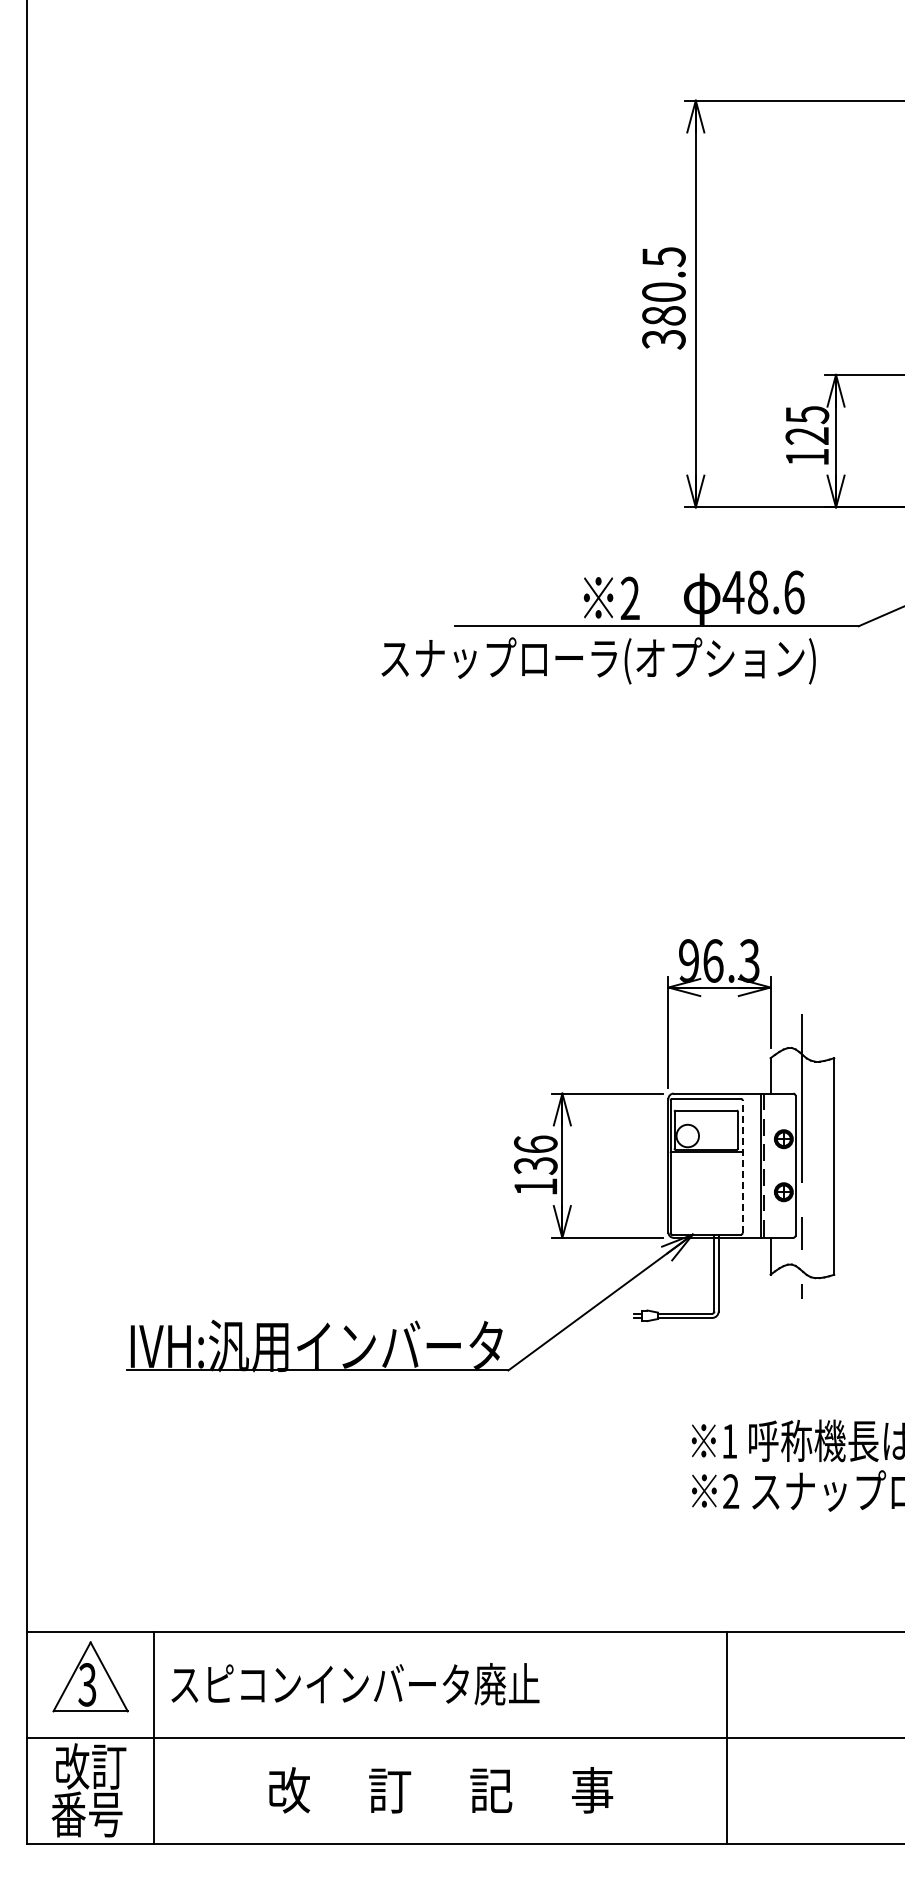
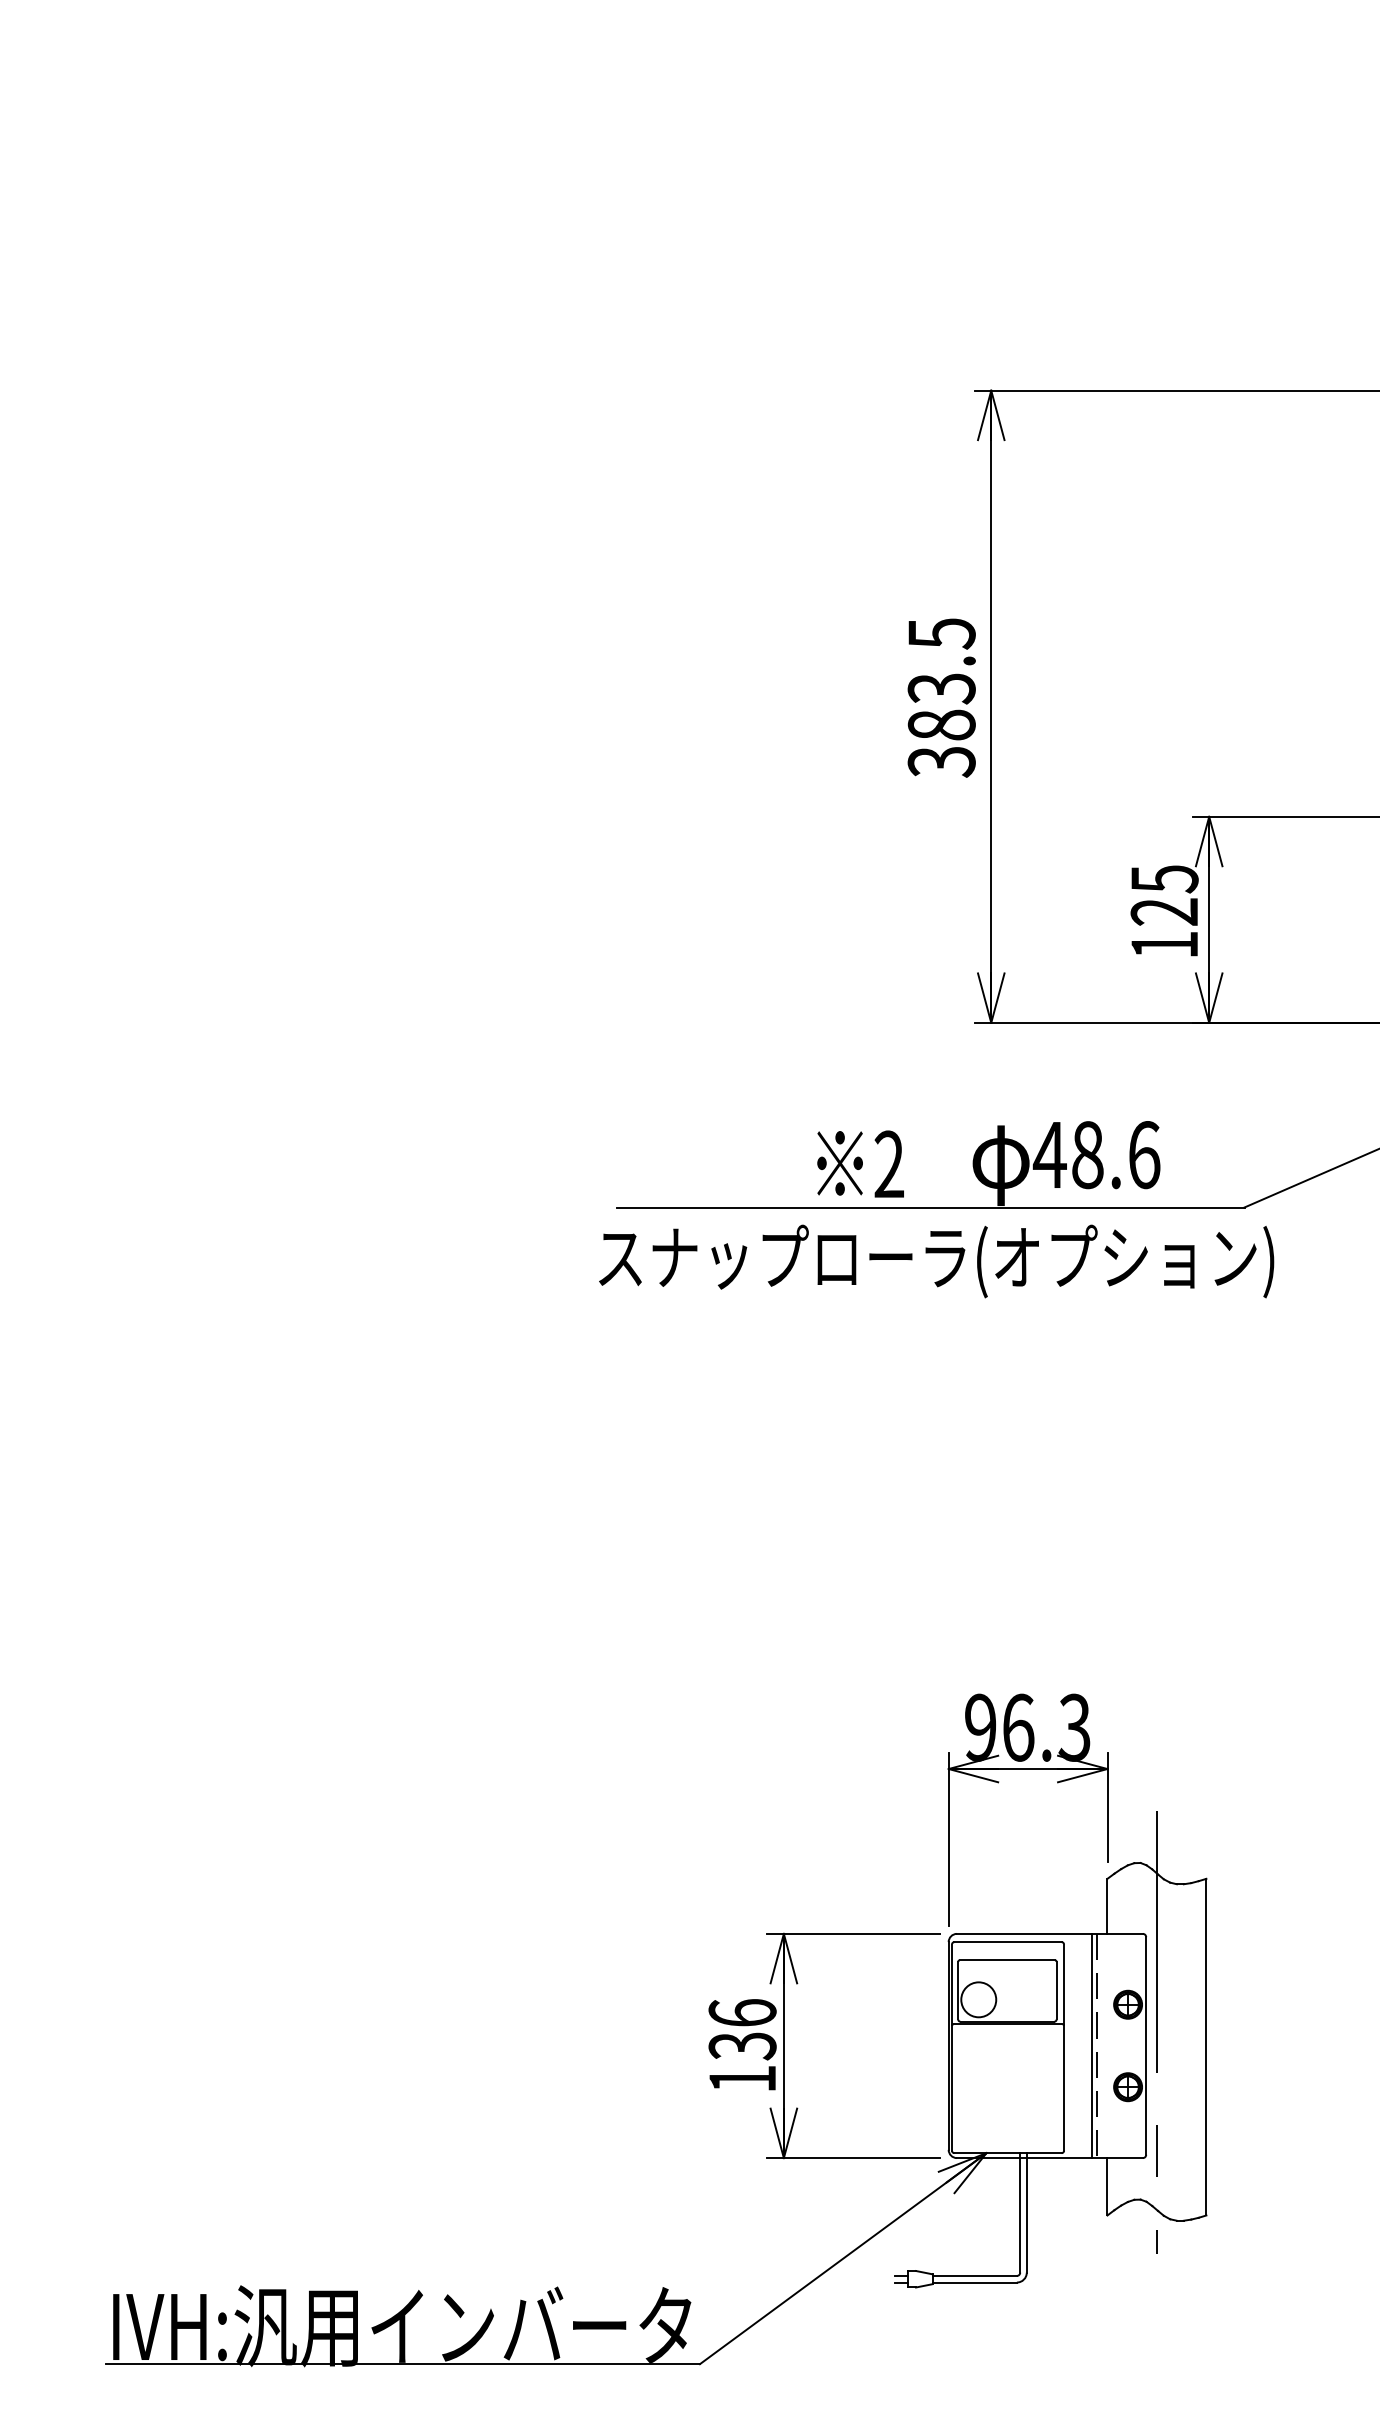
text: (663, 292) -> (941, 688), 380.5 -> 383.5
text: (598, 660) -> (936, 1260), moved
line: (742, 1166) -> (1063, 2047), dashed -> solid

